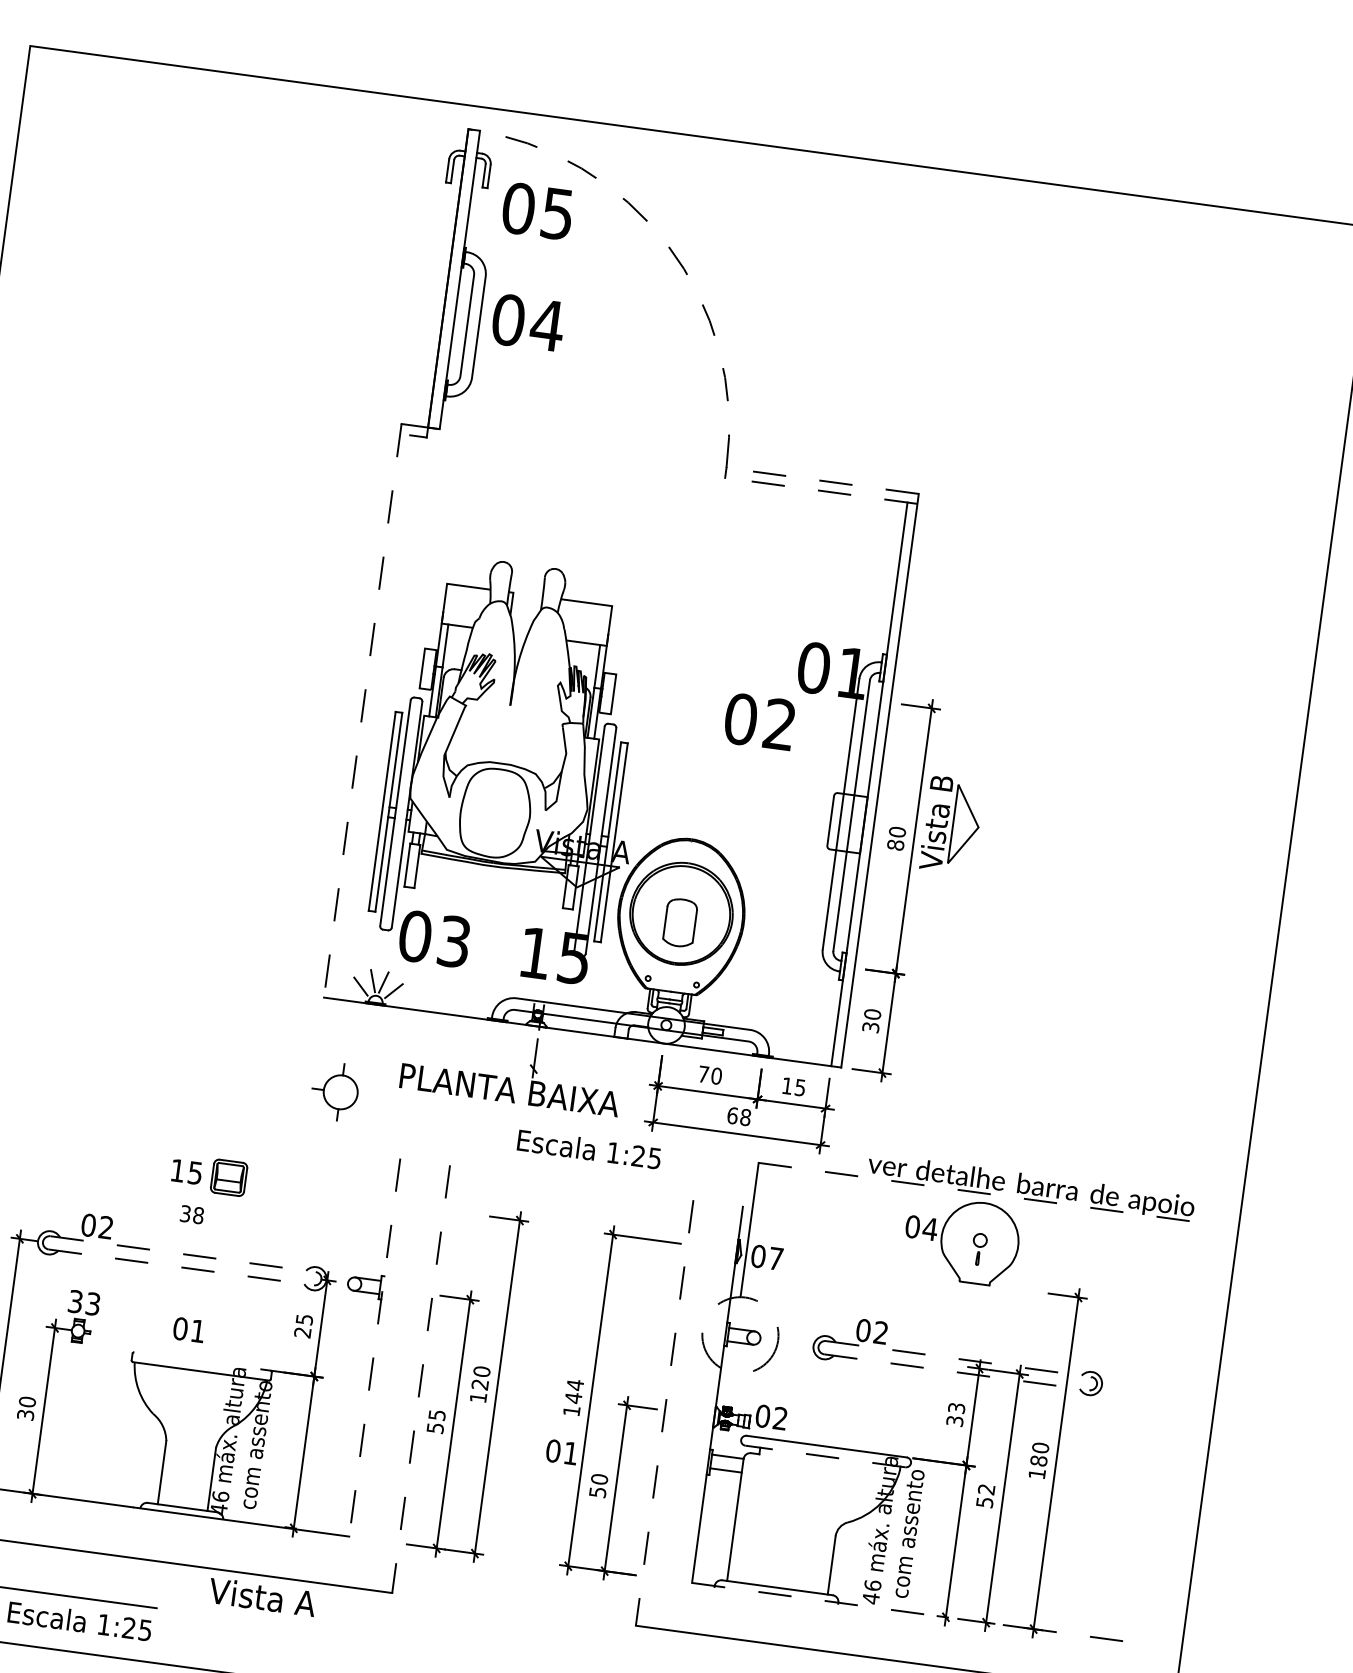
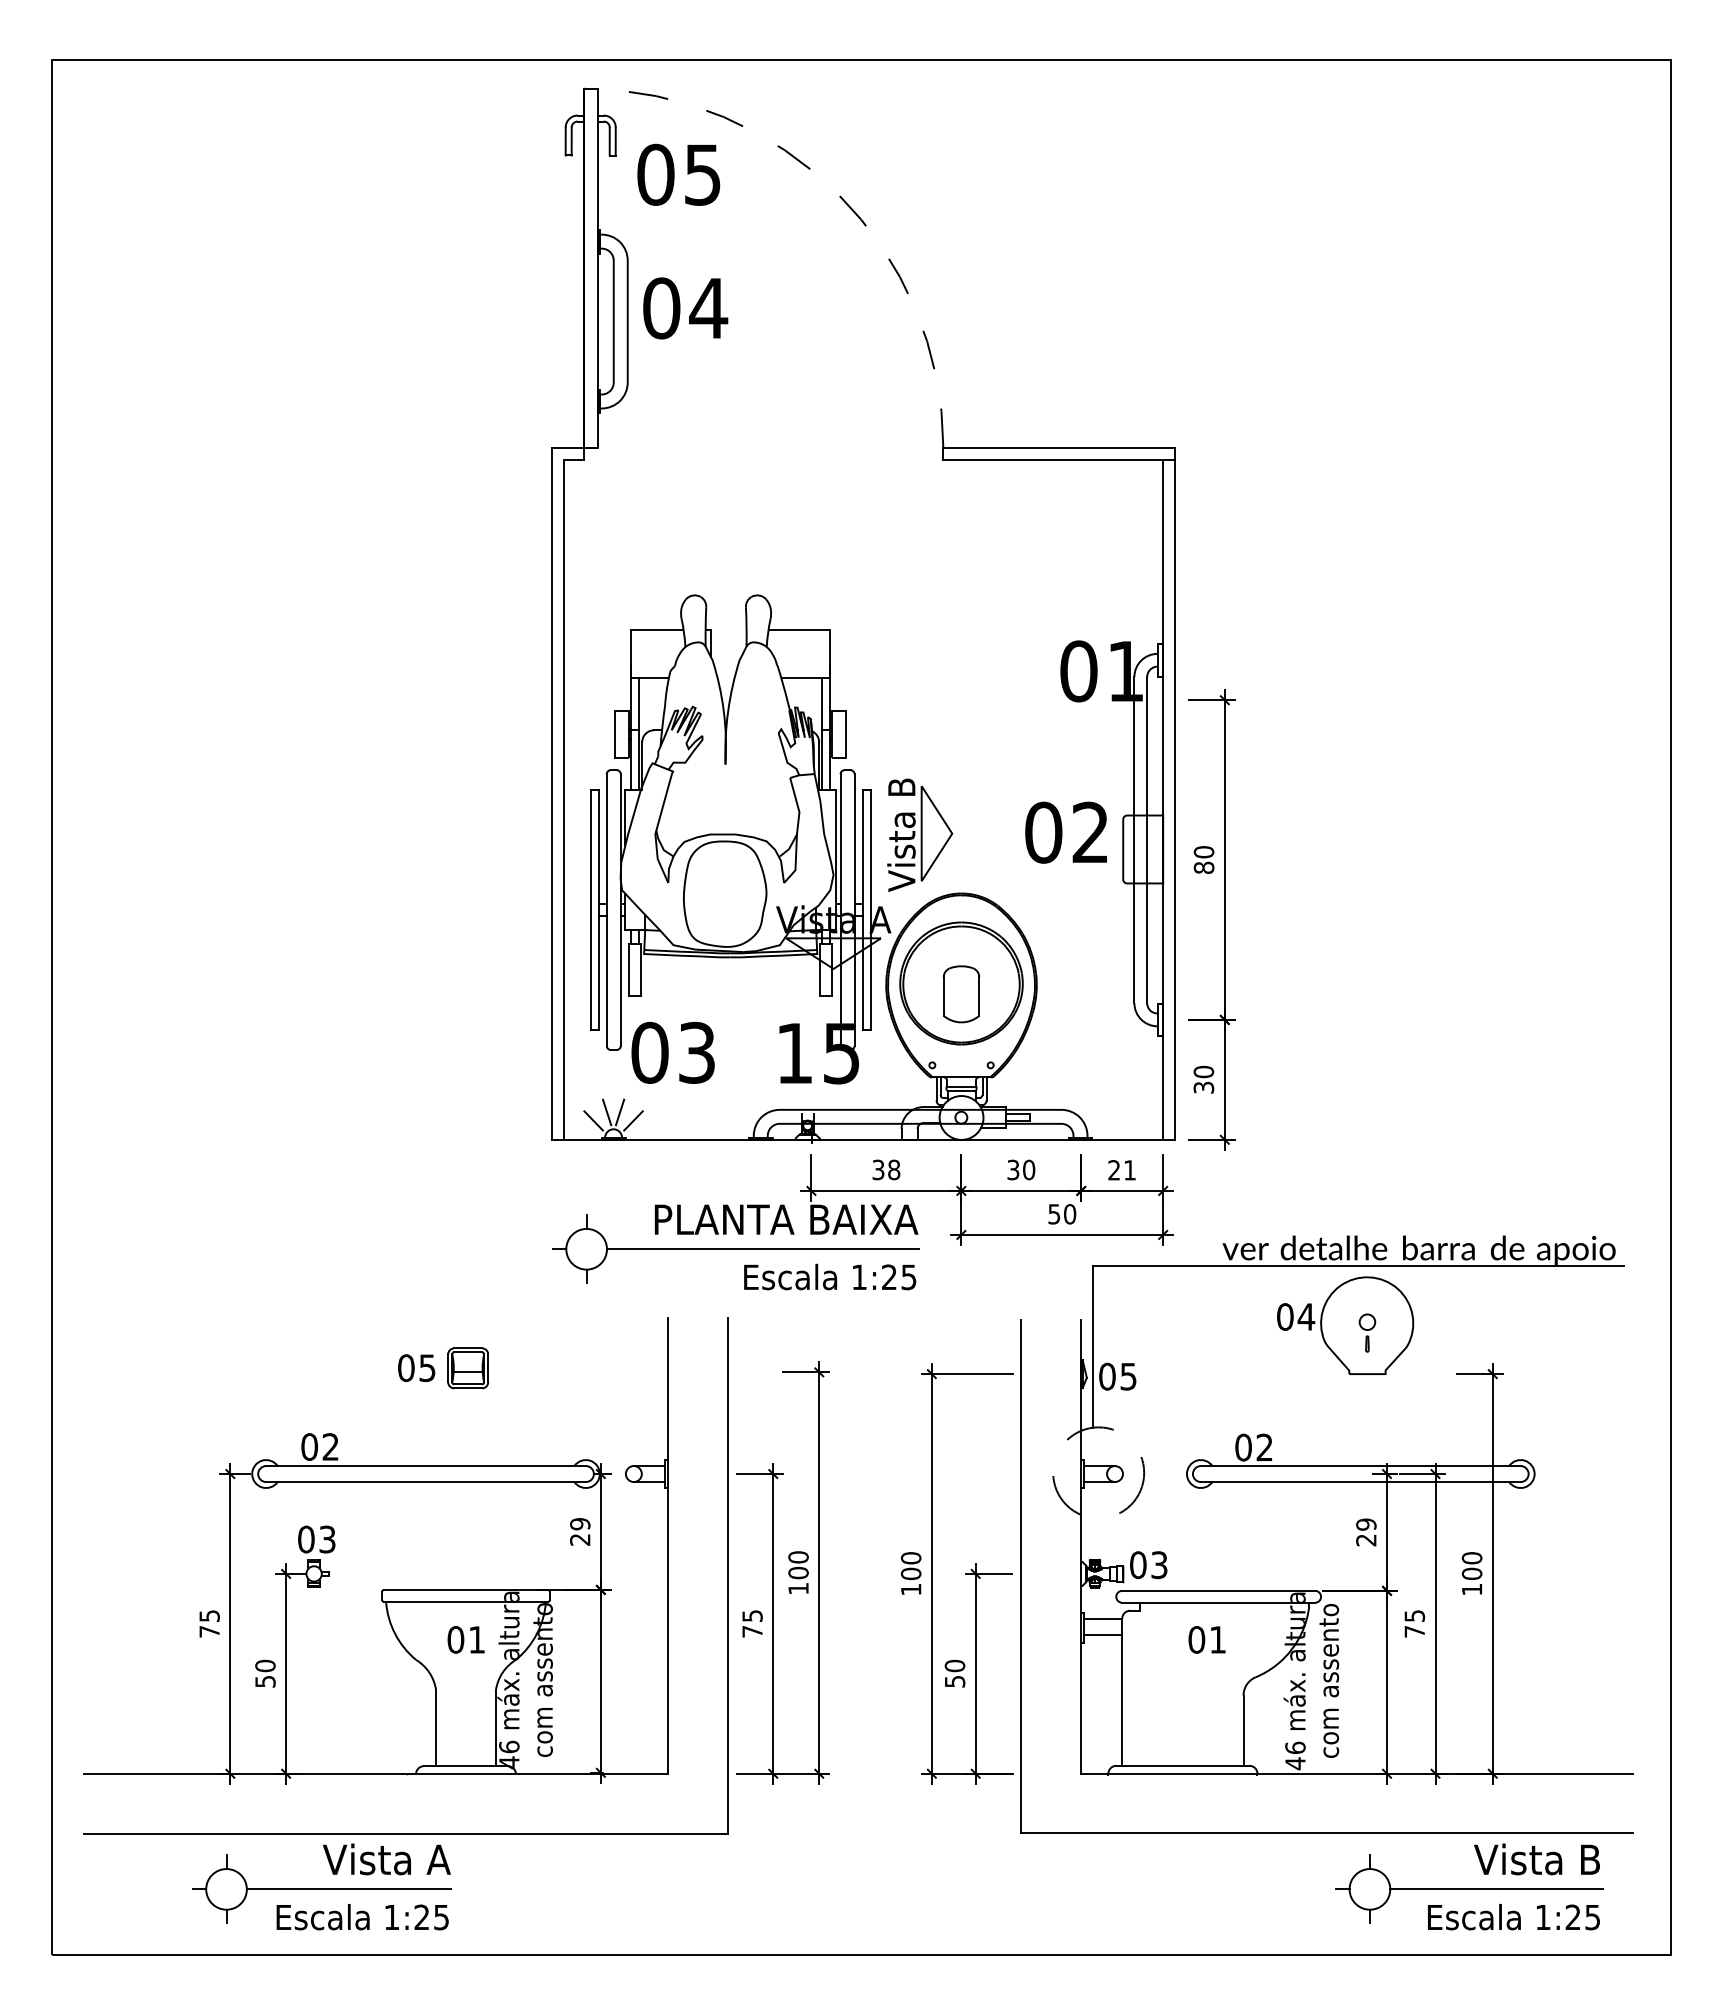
line: (822, 481) -> (1059, 448), dashed -> solid
line: (821, 490) -> (1059, 460), dashed -> solid
line: (362, 711) -> (551, 794), dashed -> solid
line: (371, 716) -> (563, 799), added
text: (759, 721) -> (1065, 832), moved
part: (952, 824) -> (920, 834), moved
text: (703, 1074) -> (1013, 1169), 70 -> 30
line: (596, 1077) -> (886, 1190), added
text: (793, 1086) -> (1121, 1170), 15 -> 21
line: (486, 1112) -> (762, 1249), added
text: (739, 1116) -> (1062, 1214), 68 -> 50
text: (589, 1149) -> (830, 1276), moved
text: (177, 1171) -> (406, 1368), 15 -> 05
line: (979, 1192) -> (1358, 1265), dashed -> solid
text: (192, 1214) -> (886, 1169), moved
line: (183, 1254) -> (426, 1466), dashed -> solid
text: (775, 1258) -> (1128, 1376), 07 -> 05
line: (181, 1267) -> (426, 1482), dashed -> solid
text: (75, 1301) -> (306, 1539), 33 -> 03
text: (304, 1319) -> (580, 1524), 25 -> 29
text: (188, 1329) -> (465, 1639), moved
line: (374, 1347) -> (667, 1545), dashed -> solid
line: (958, 1359) -> (1360, 1466), dashed -> solid
line: (202, 1361) -> (465, 1589), added
line: (956, 1372) -> (1360, 1482), dashed -> solid
line: (420, 1378) -> (727, 1575), dashed -> solid
text: (480, 1384) -> (798, 1572), 120 -> 100
text: (573, 1391) -> (910, 1565), 144 -> 100
line: (664, 1412) -> (1021, 1576), dashed -> solid
text: (25, 1414) -> (265, 1681), 30 -> 50
text: (955, 1414) -> (1366, 1532), 33 -> 29
text: (780, 1418) -> (1159, 1565), 02 -> 03
text: (435, 1428) -> (752, 1631), 55 -> 75
text: (561, 1451) -> (1206, 1639), moved
line: (825, 1456) -> (1218, 1602), dashed -> solid
text: (1039, 1460) -> (1472, 1573), 180 -> 100
text: (985, 1495) -> (1414, 1623), 52 -> 75
text: (262, 1597) -> (386, 1859), moved
line: (921, 1613) -> (1357, 1773), dashed -> solid

